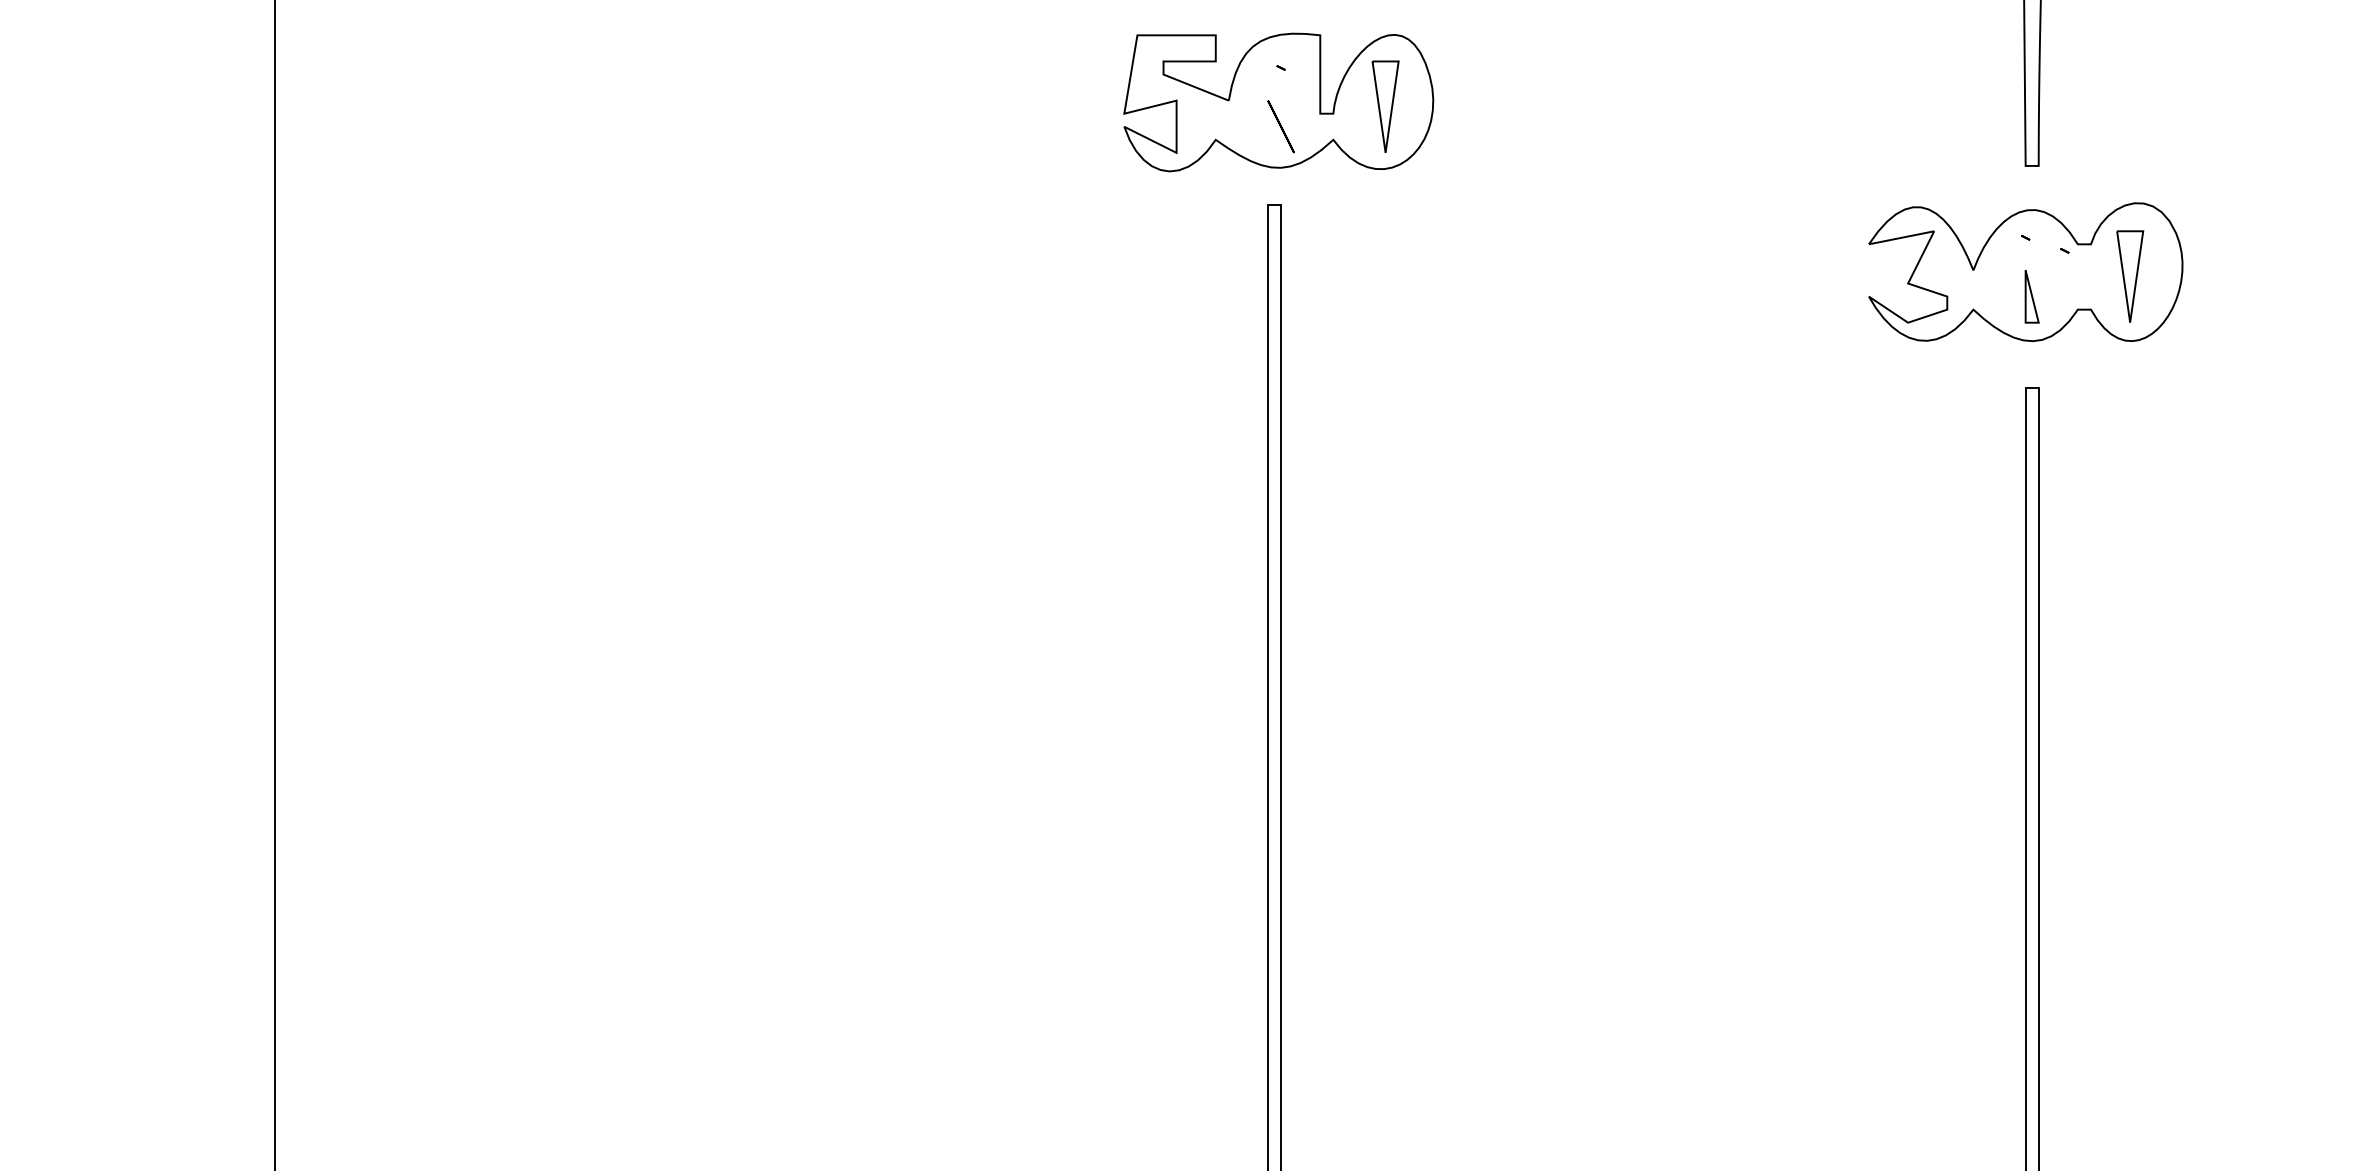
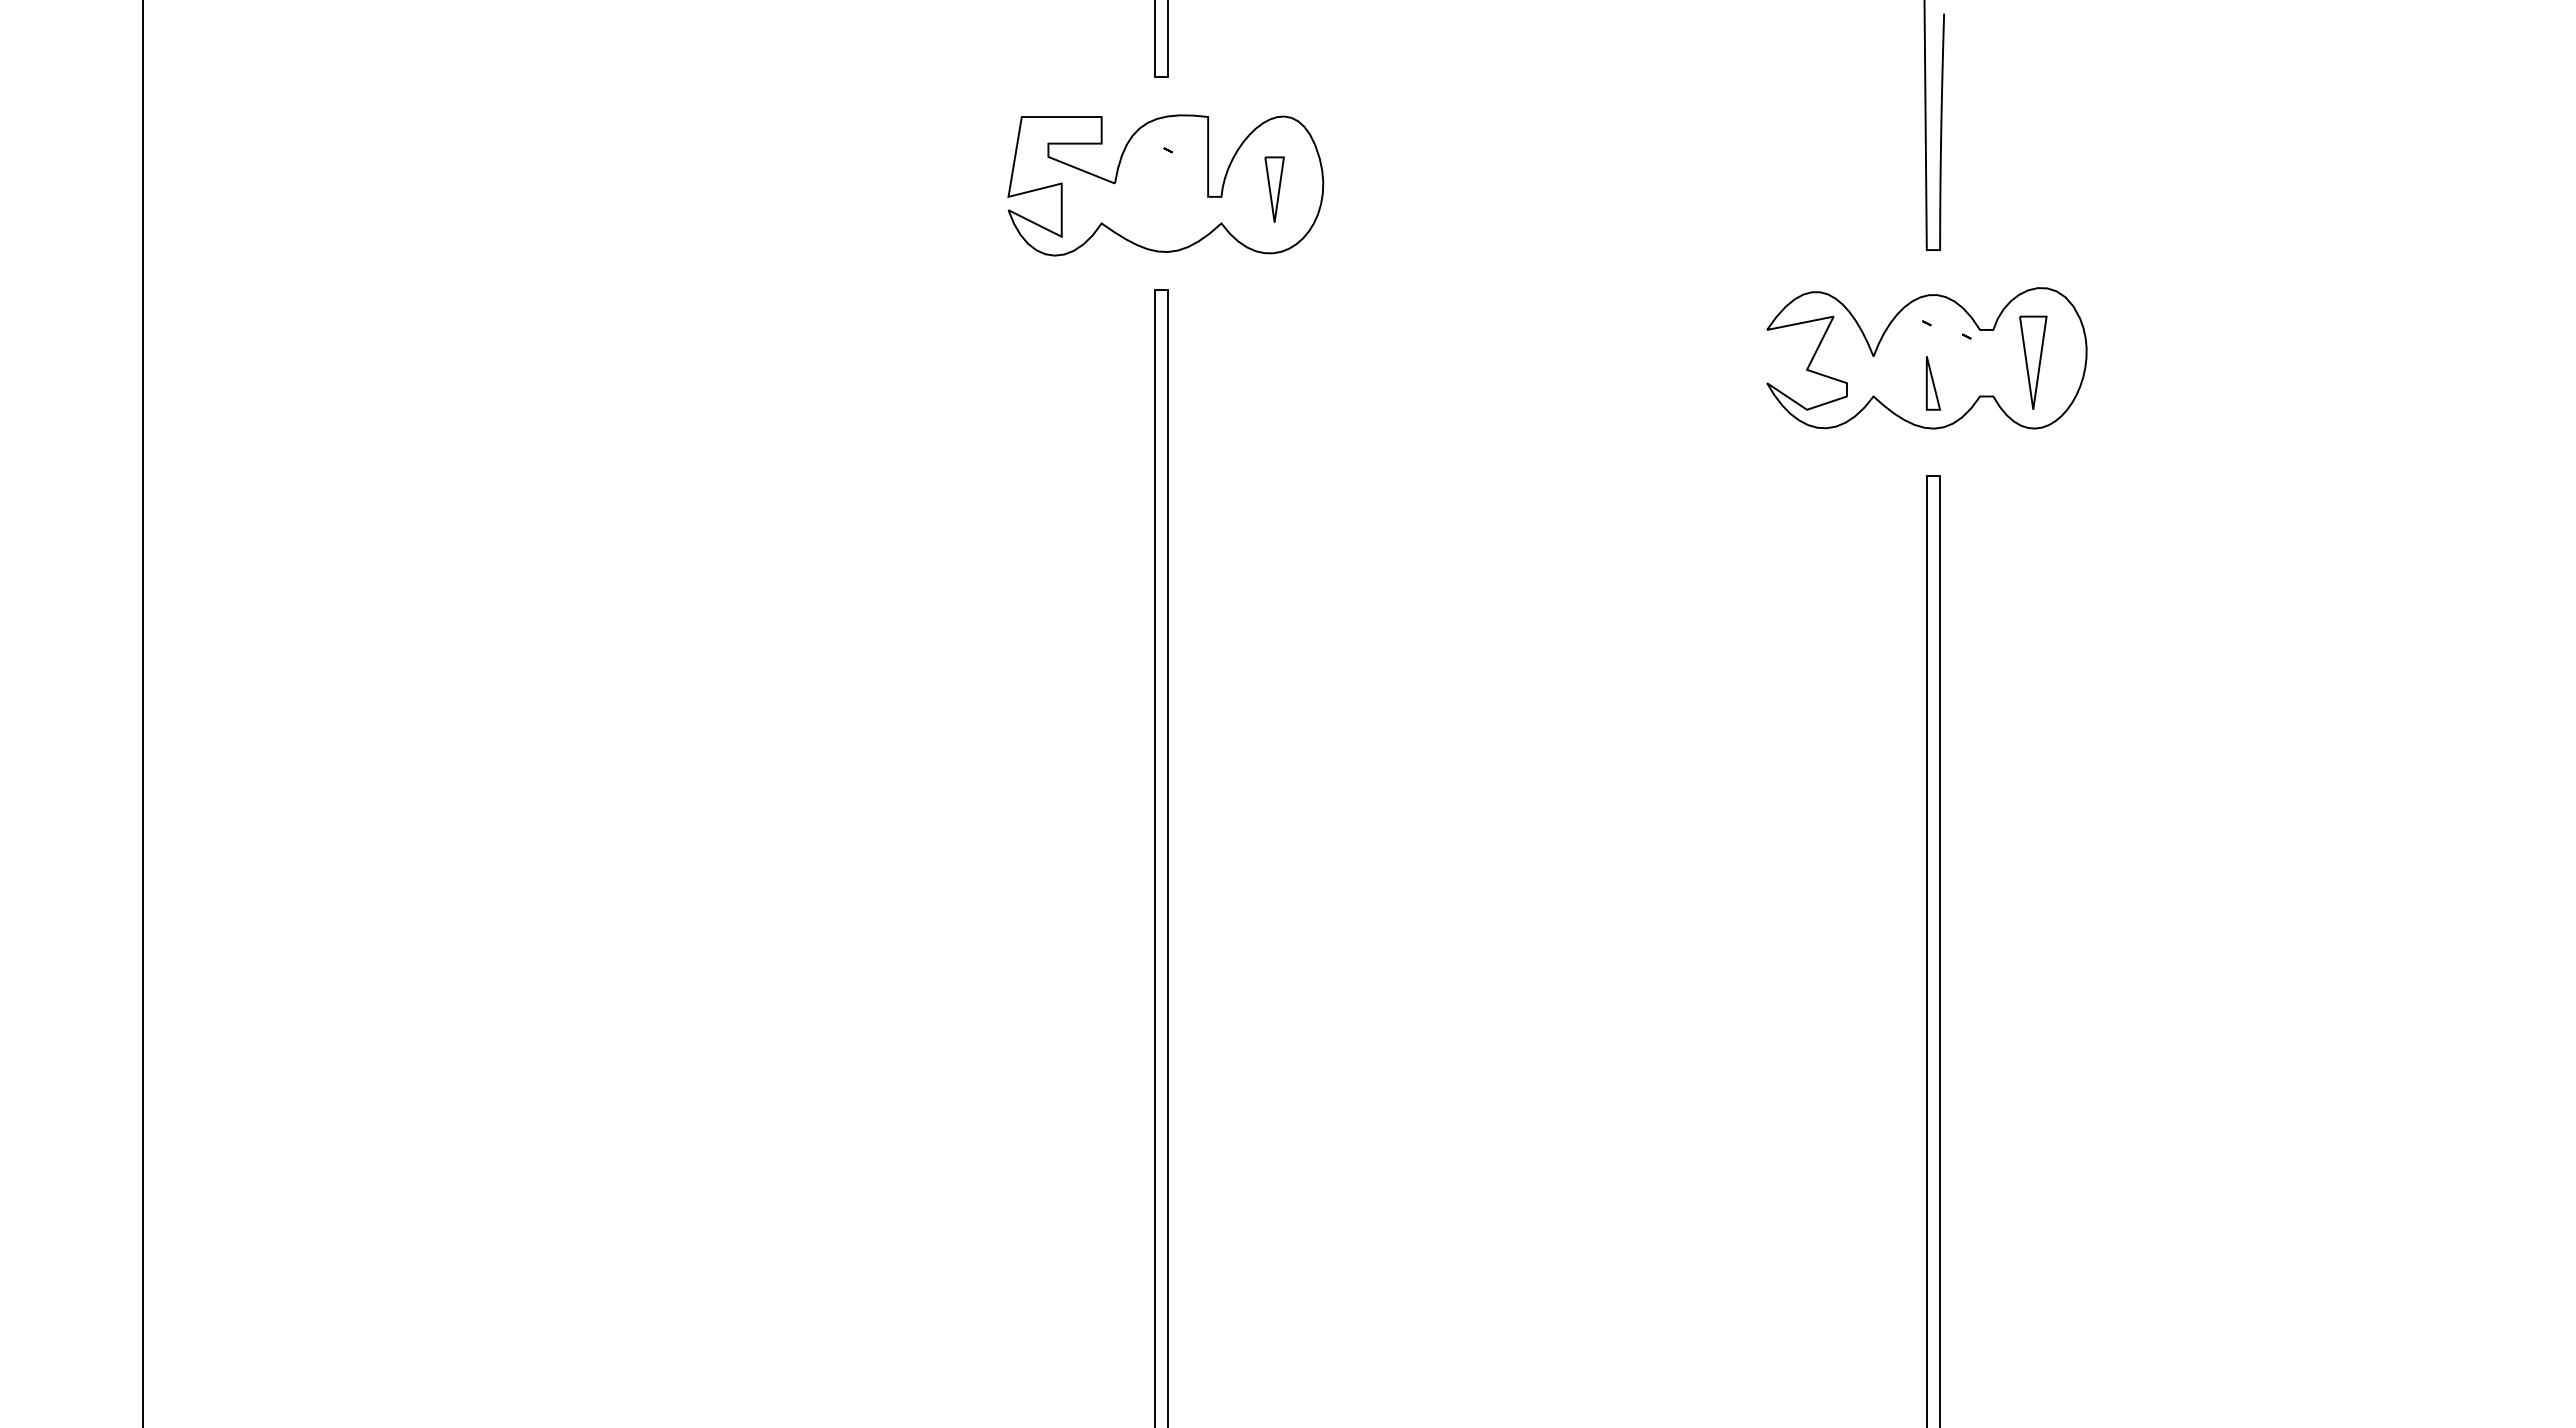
part: (1385, 106) -> (1274, 189), size x0.7
line: (1281, 126) -> (1168, 209), removed

